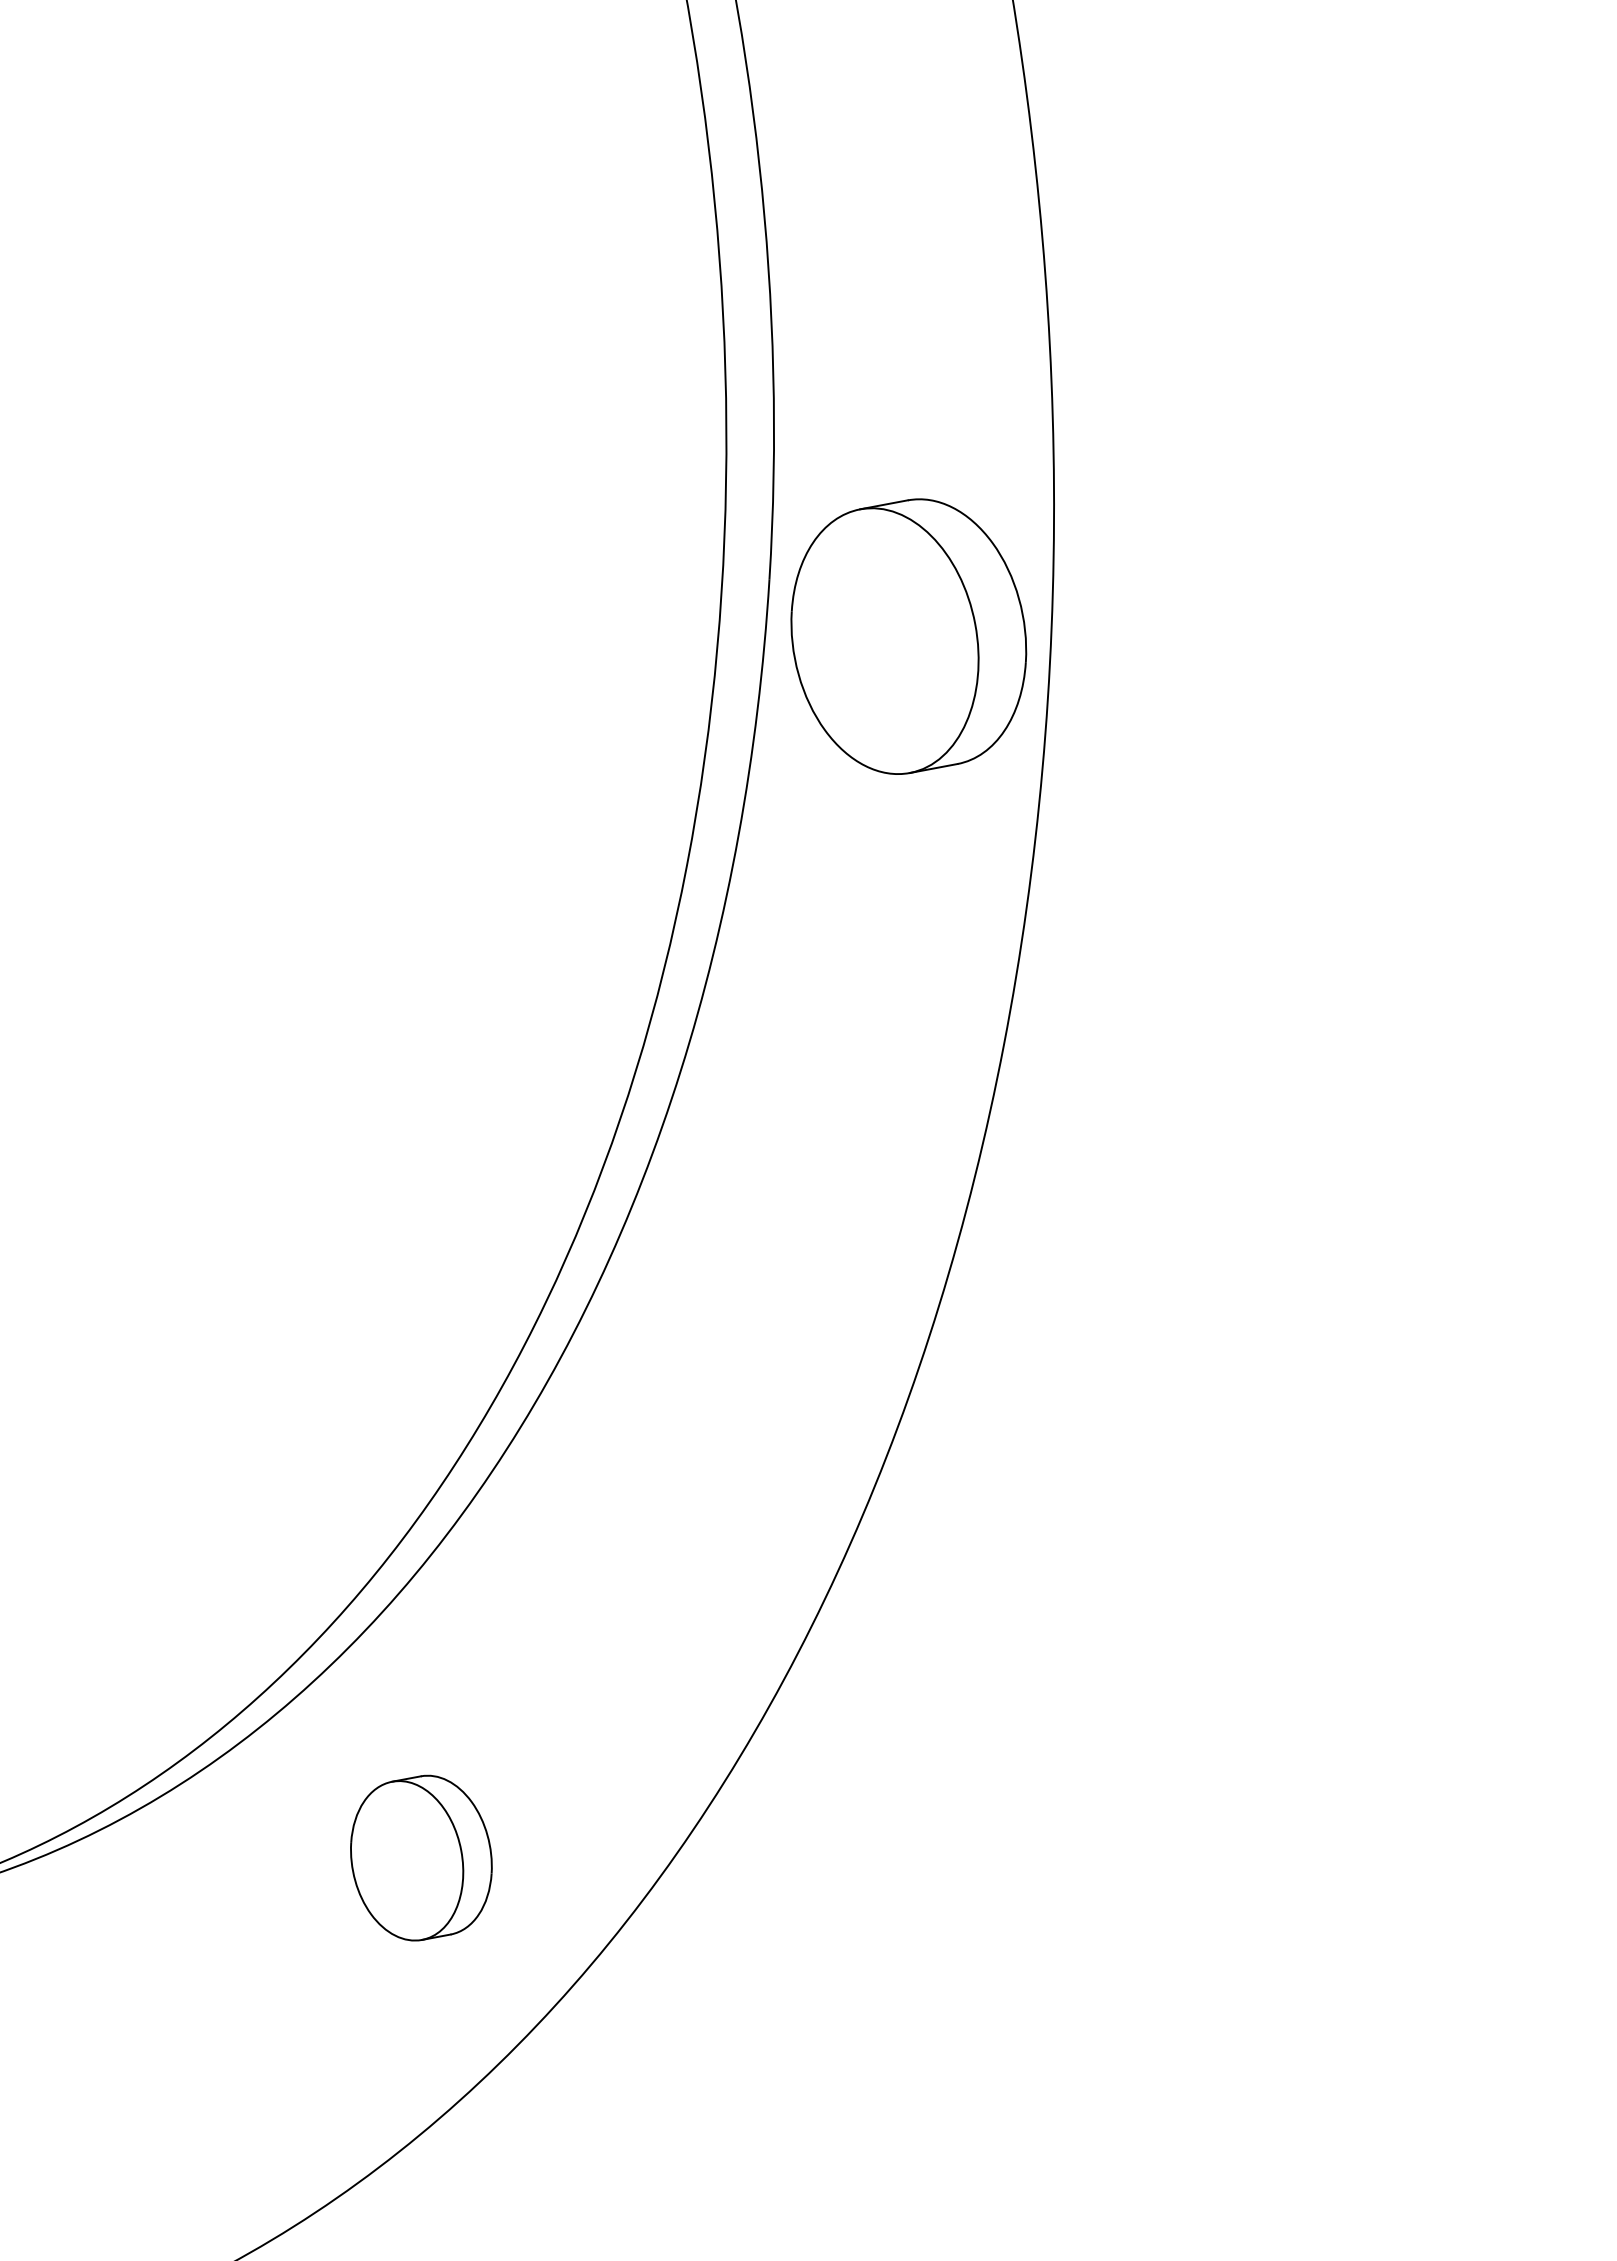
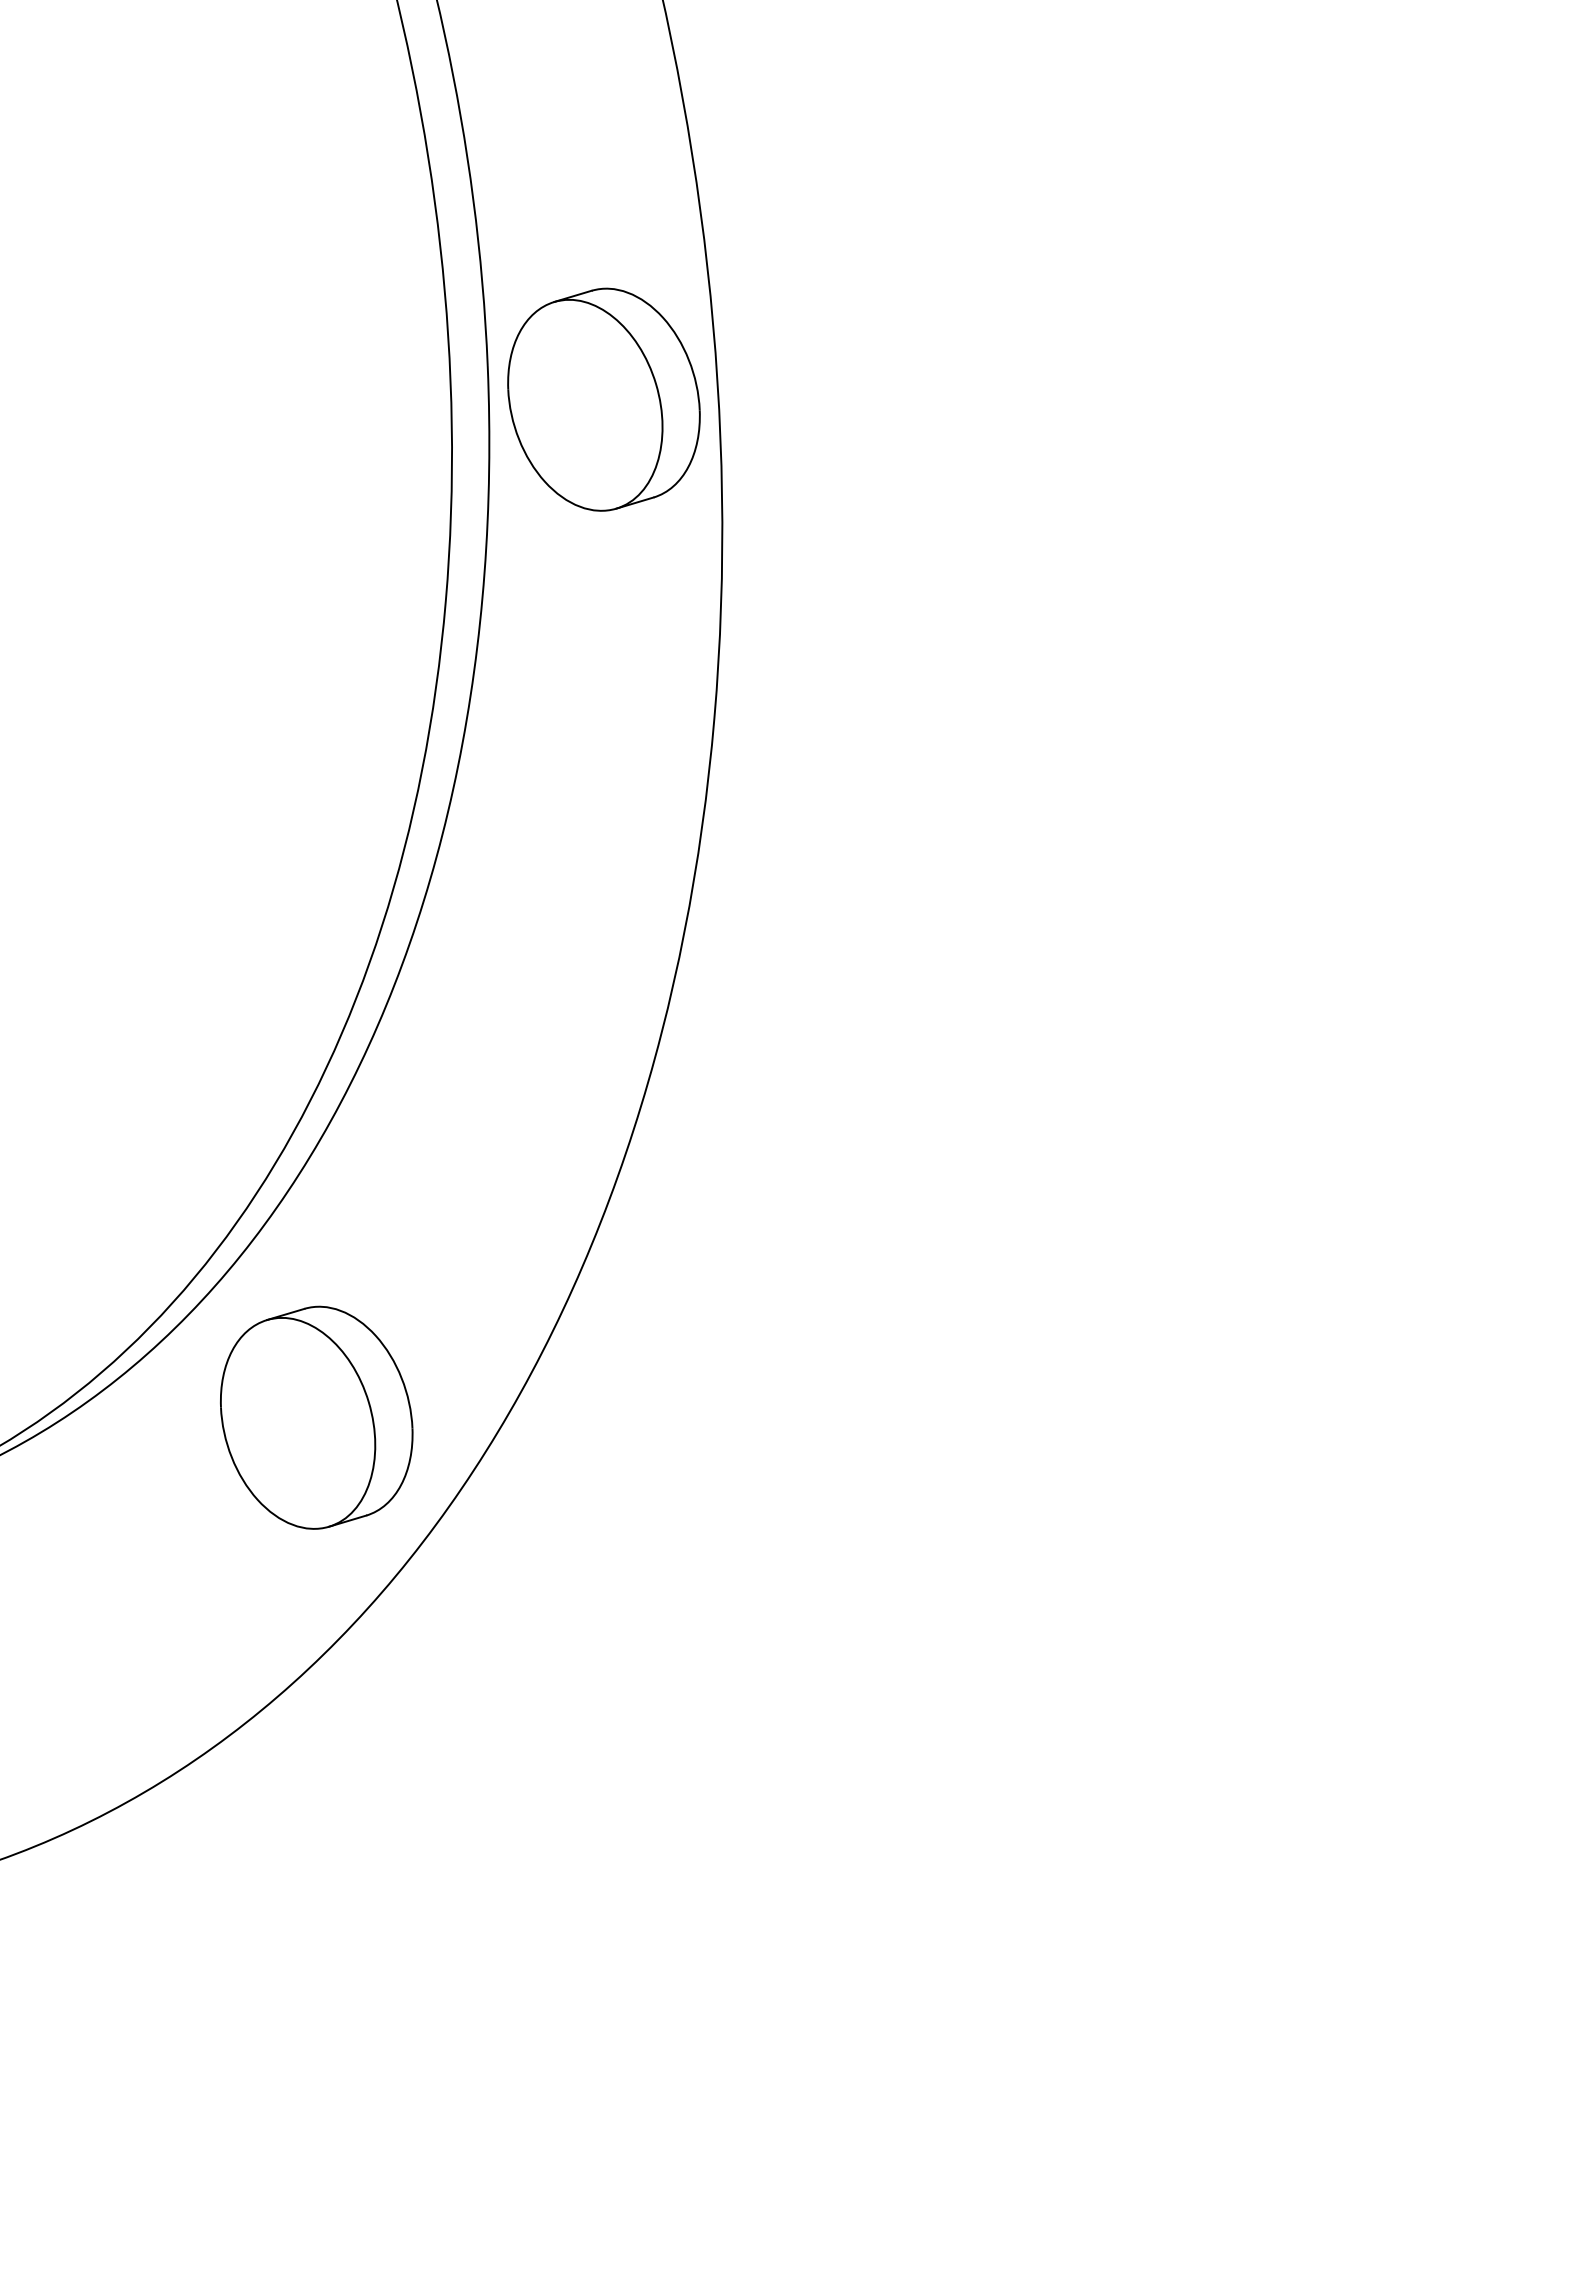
part: (421, 1857) -> (316, 1417), size x1.67

